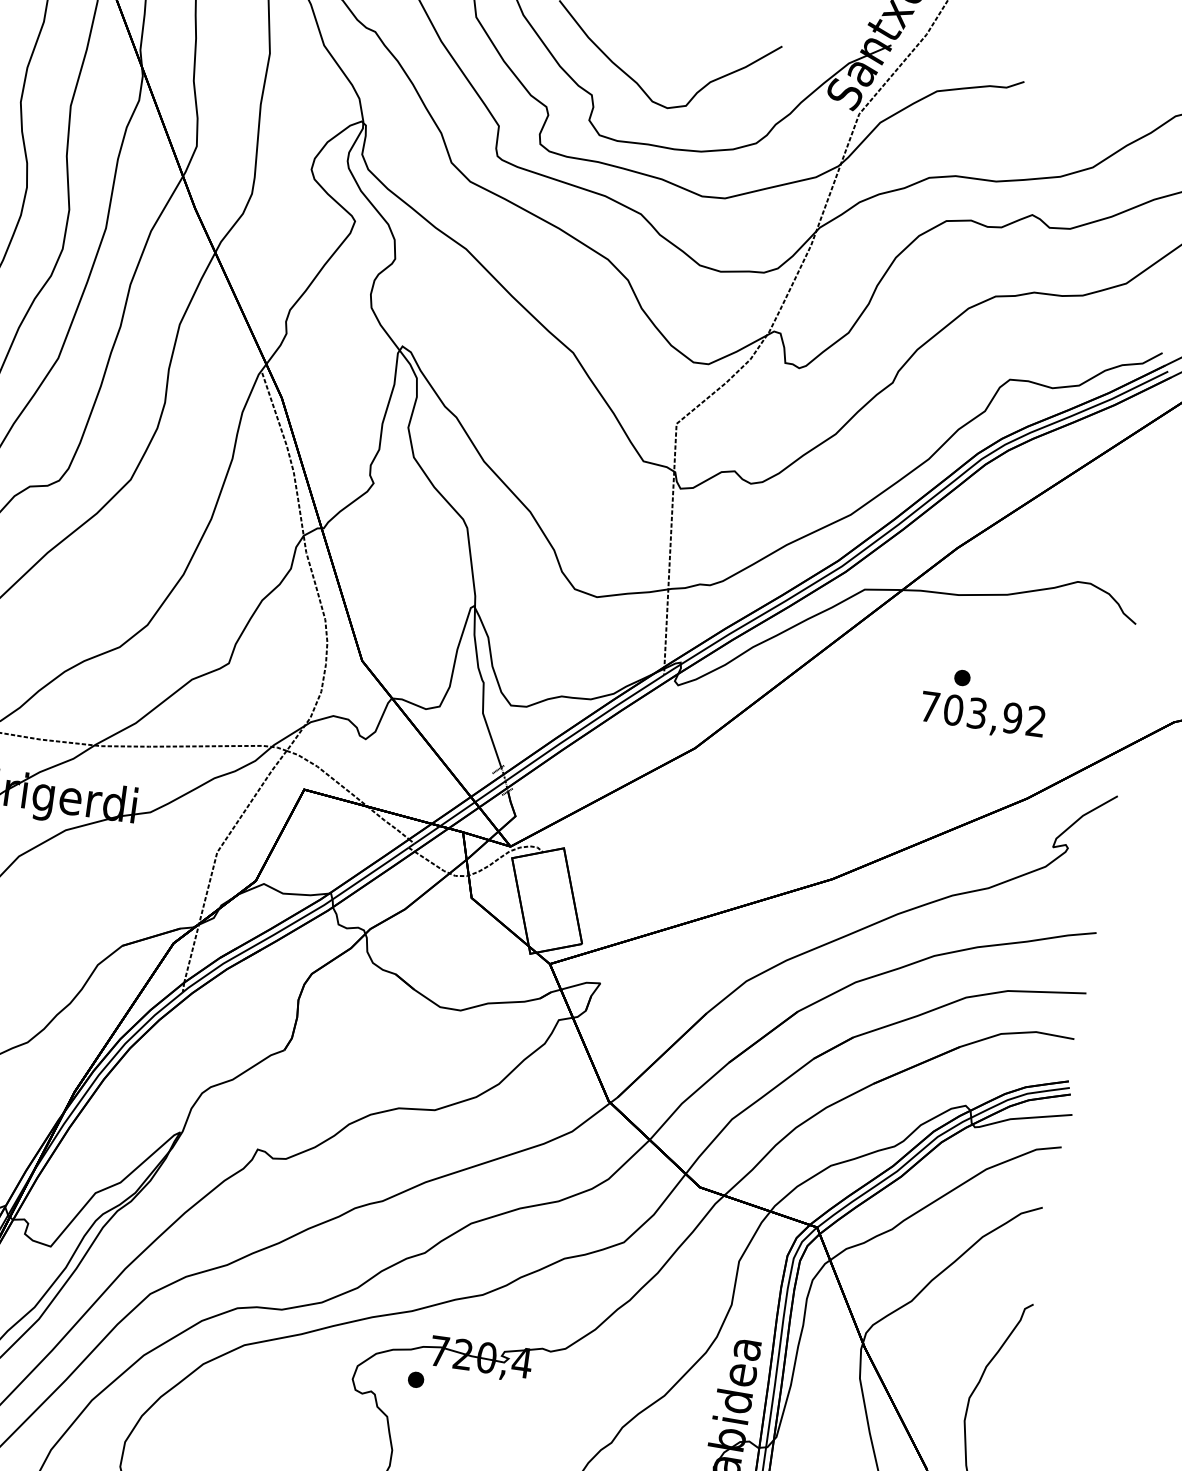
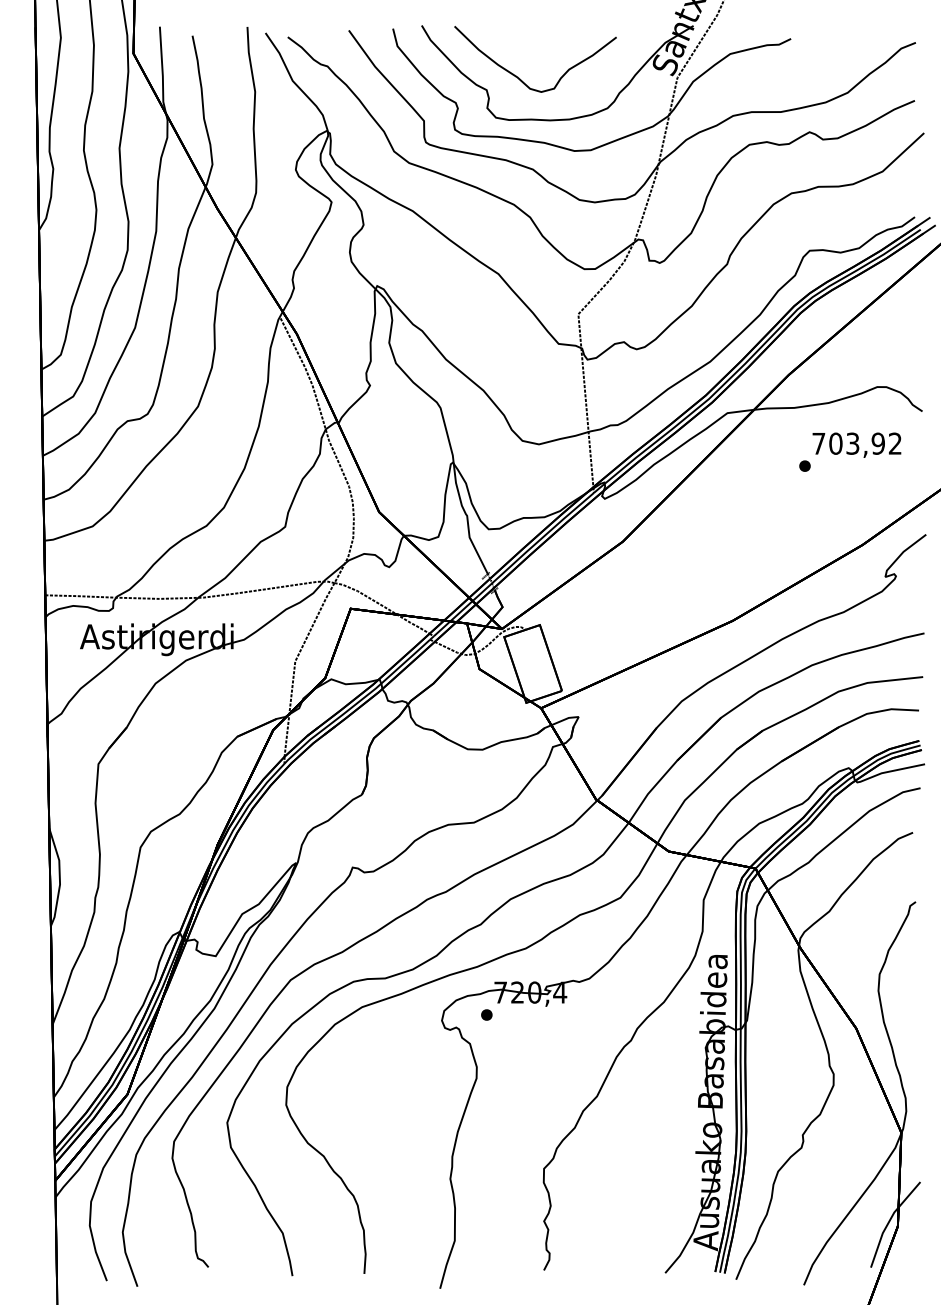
text: (982, 715) -> (856, 444), moved

